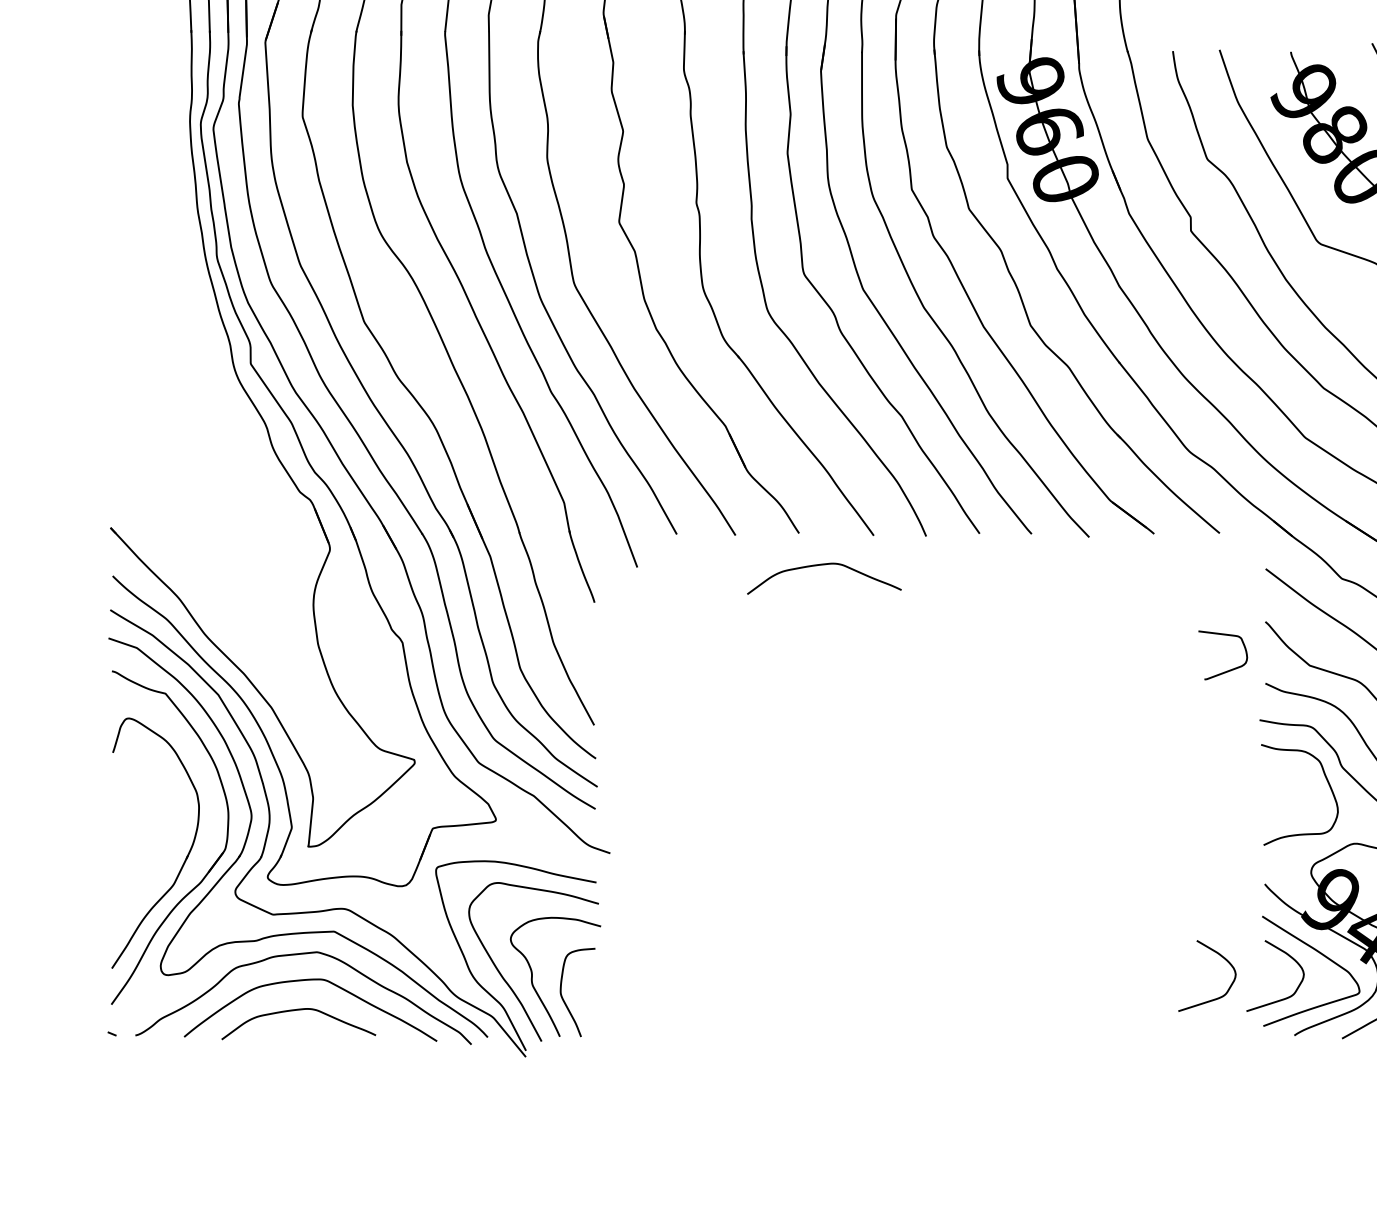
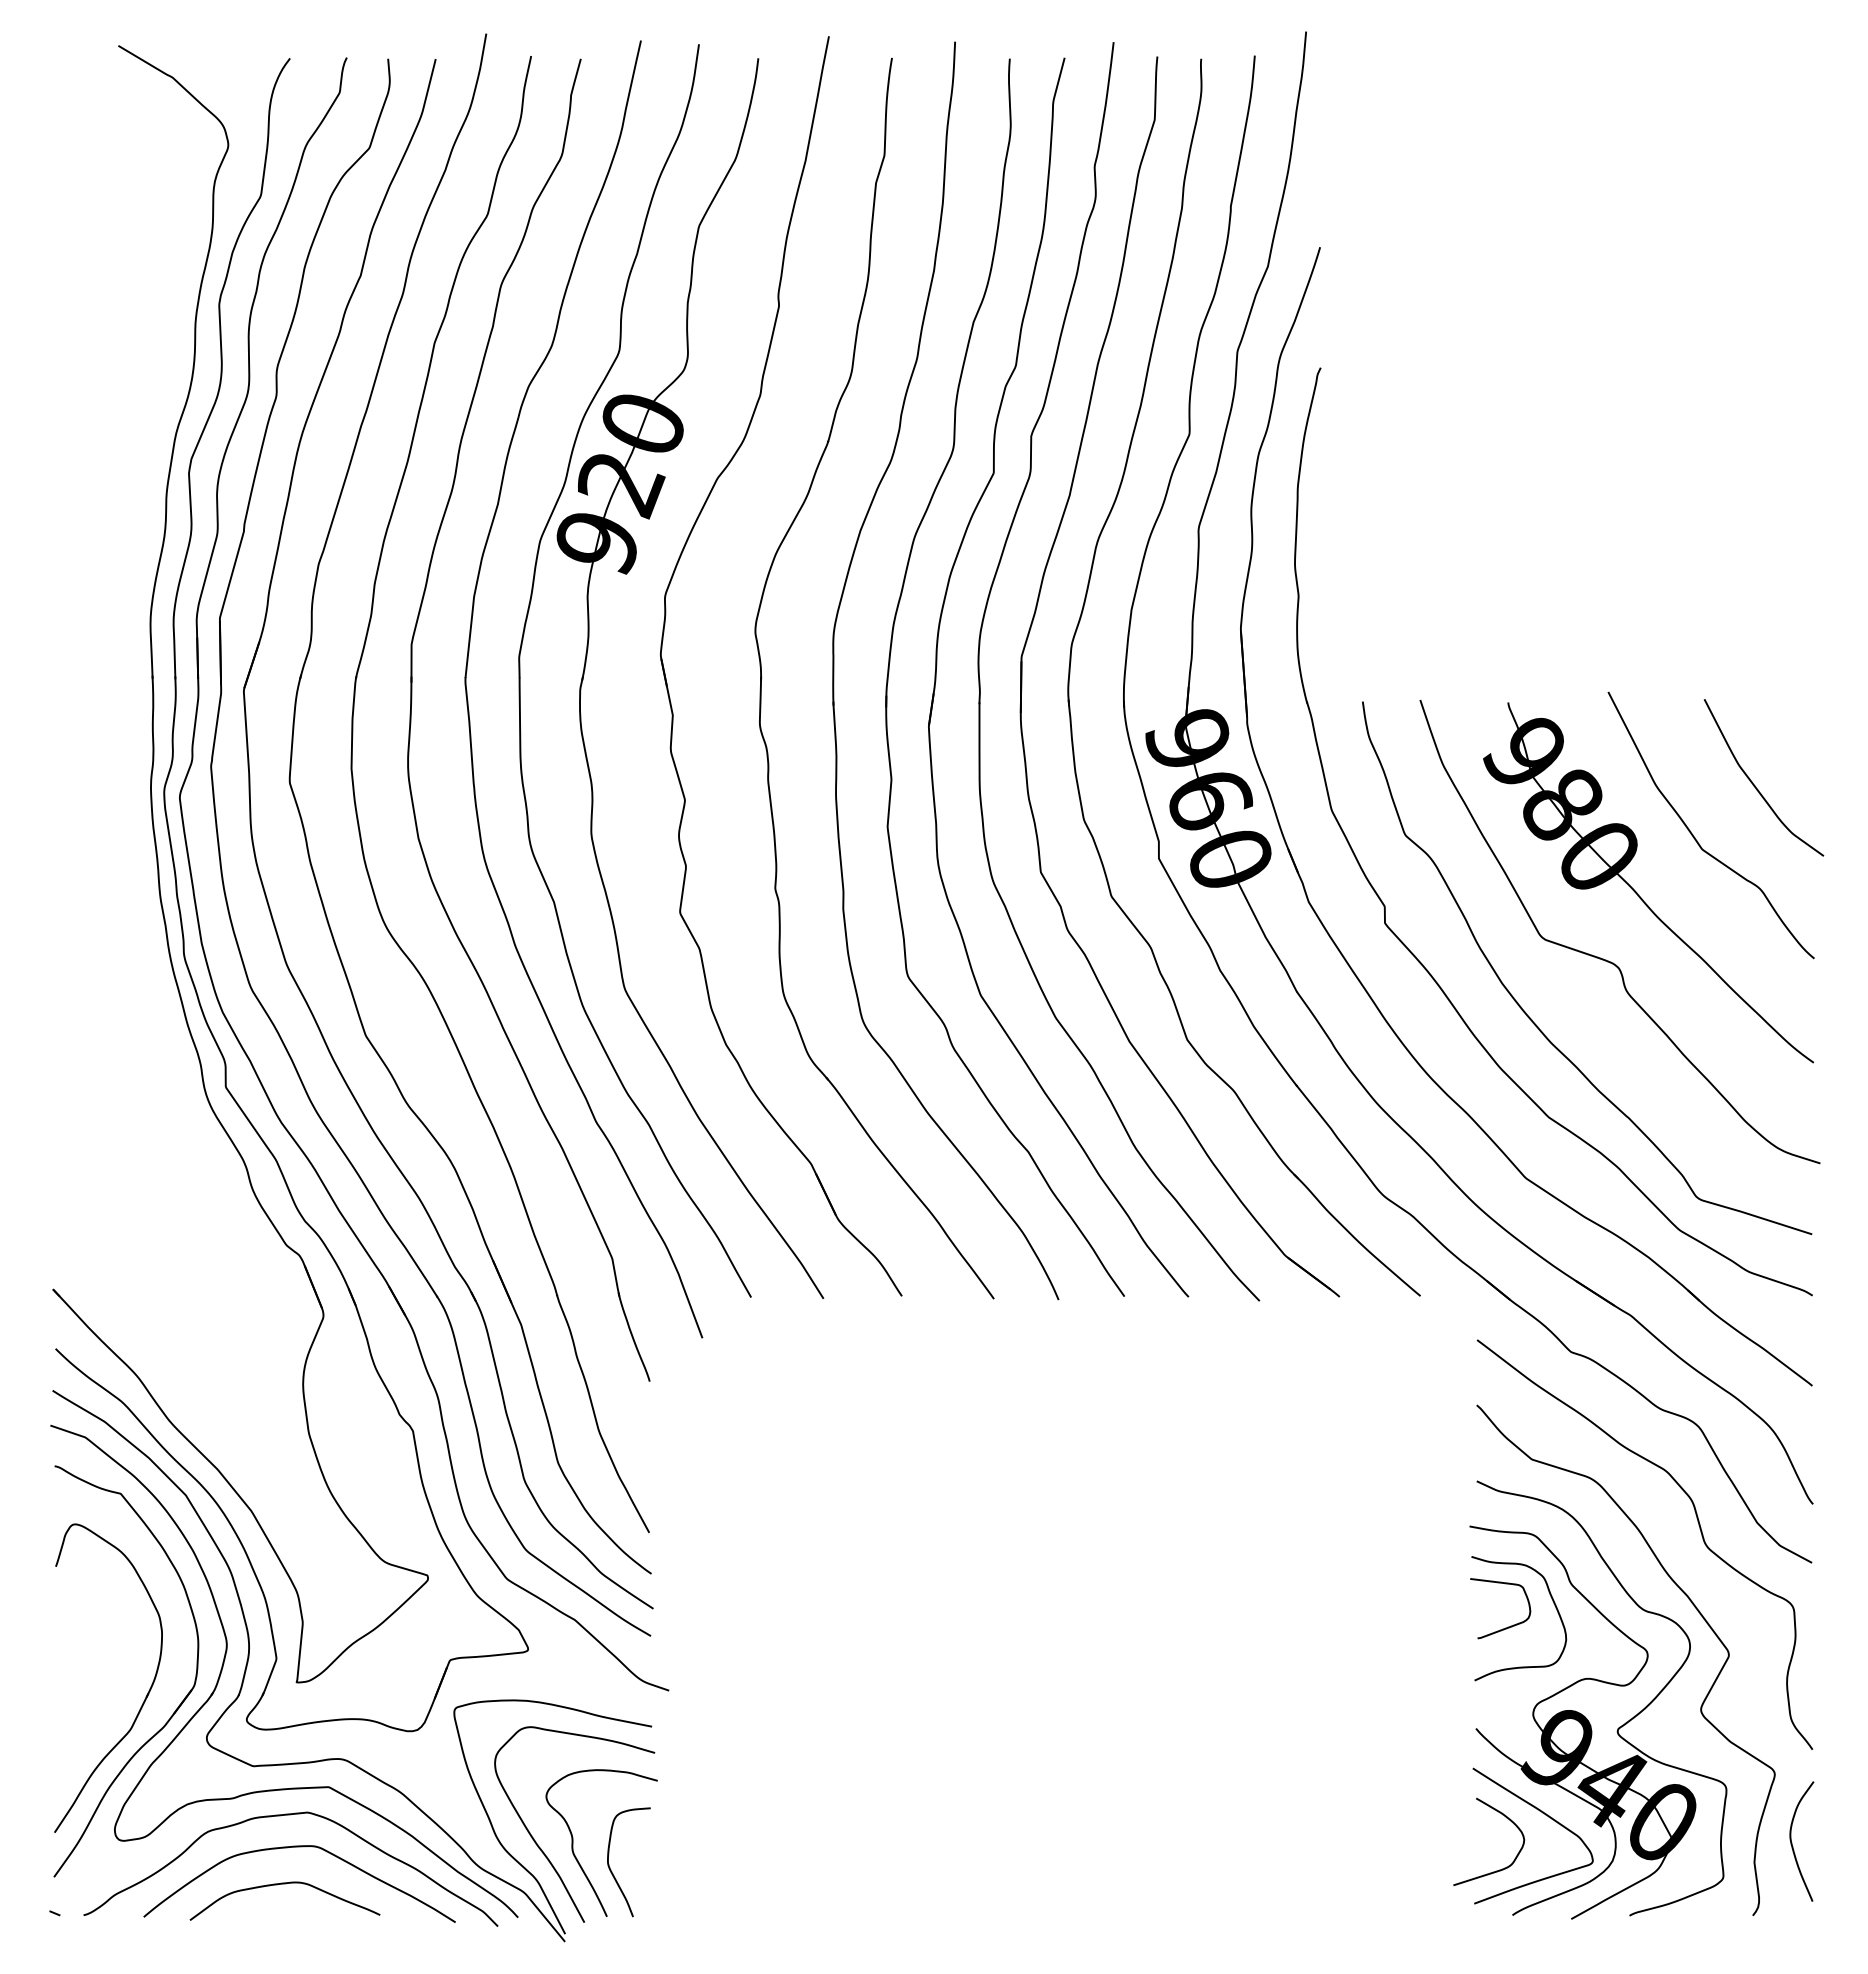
curve: (823, 565) -> (932, 1335), removed
curve: (1227, 670) -> (1505, 1627), moved
curve: (1221, 957) -> (1422, 1818), removed

